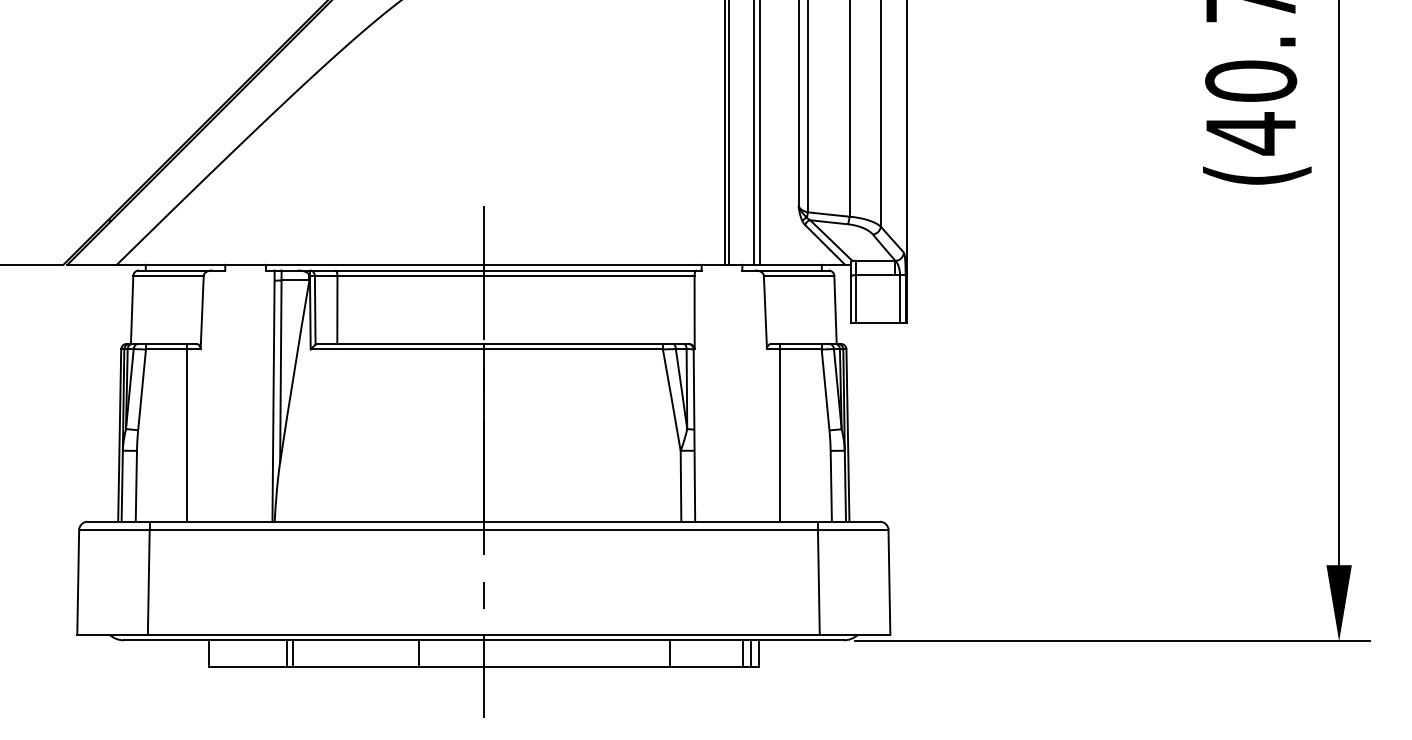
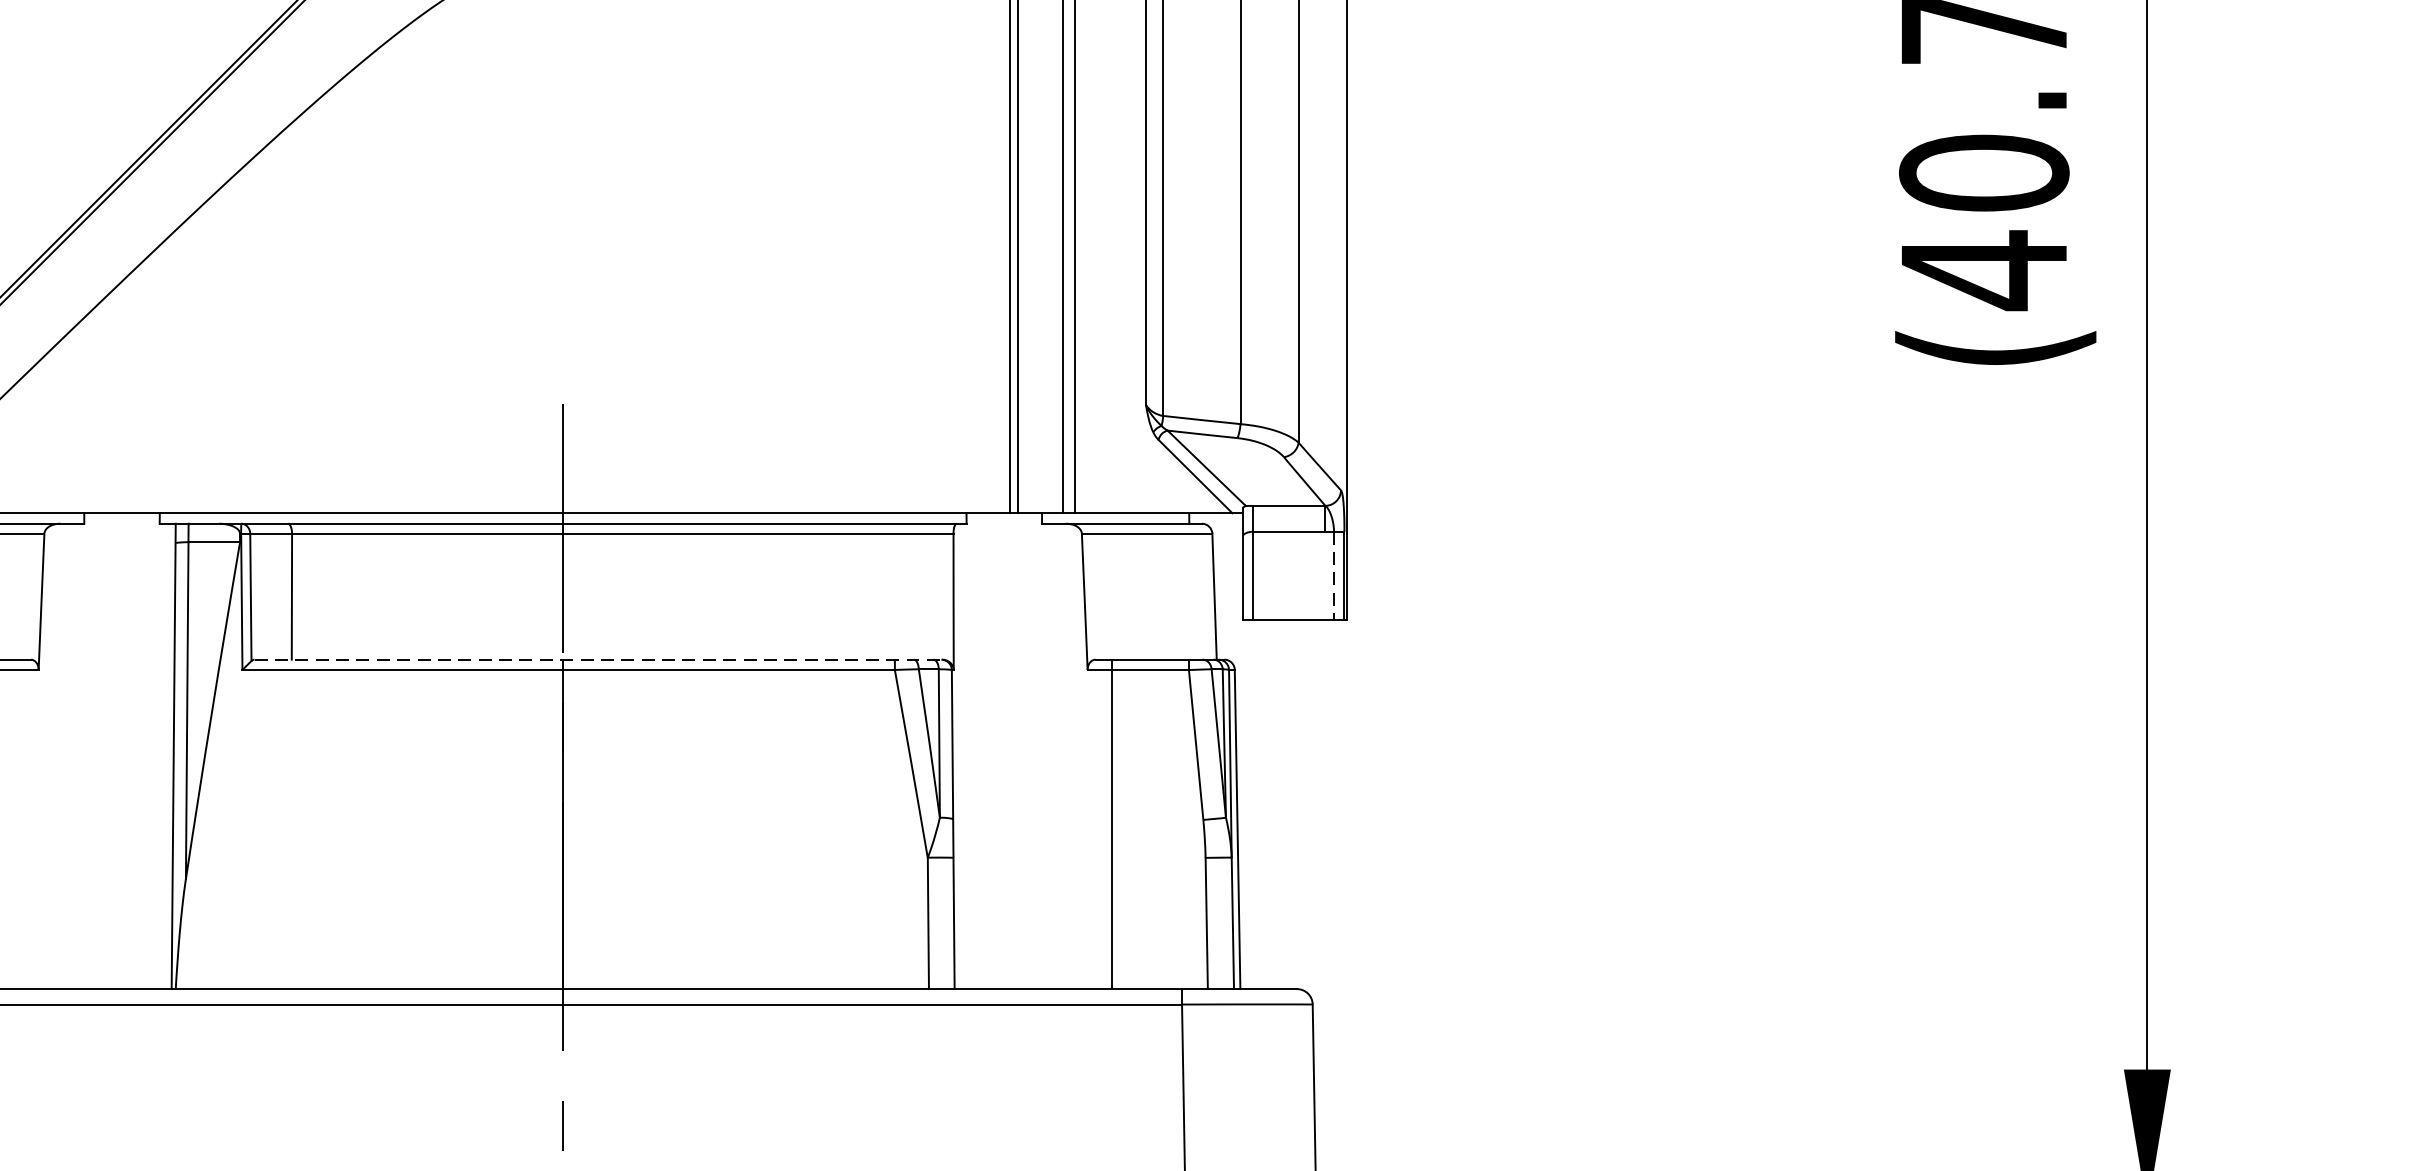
line: (900, 298) -> (1334, 575), solid -> dashed
line: (502, 343) -> (597, 658), solid -> dashed
line: (187, 432) -> (14, 823), removed

